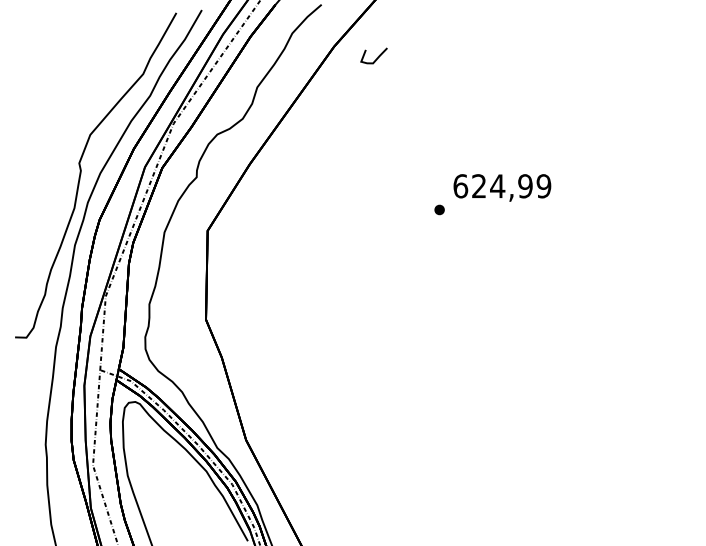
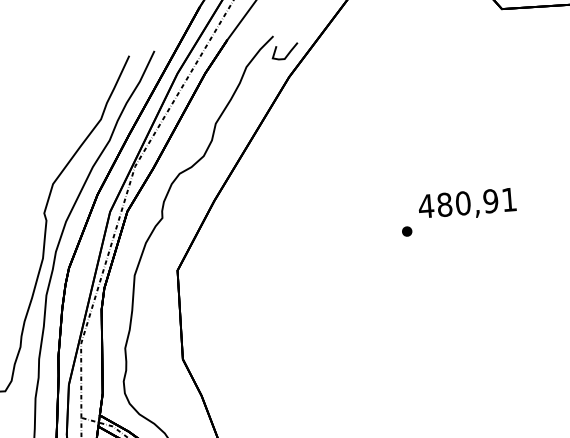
curve: (377, 56) -> (288, 51), moved
text: (502, 186) -> (468, 203), 624,99 -> 480,91

